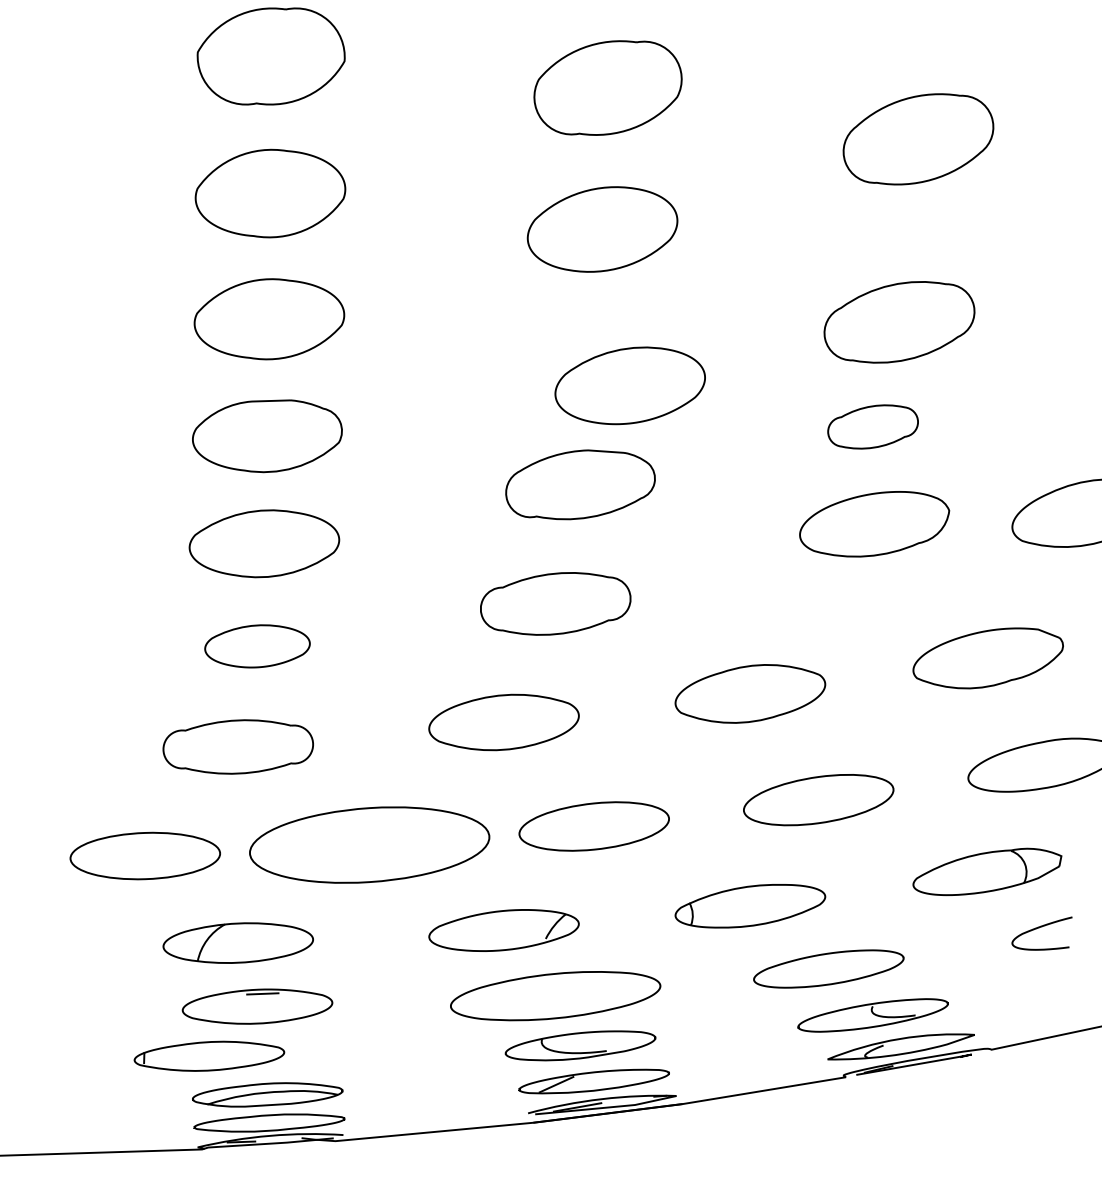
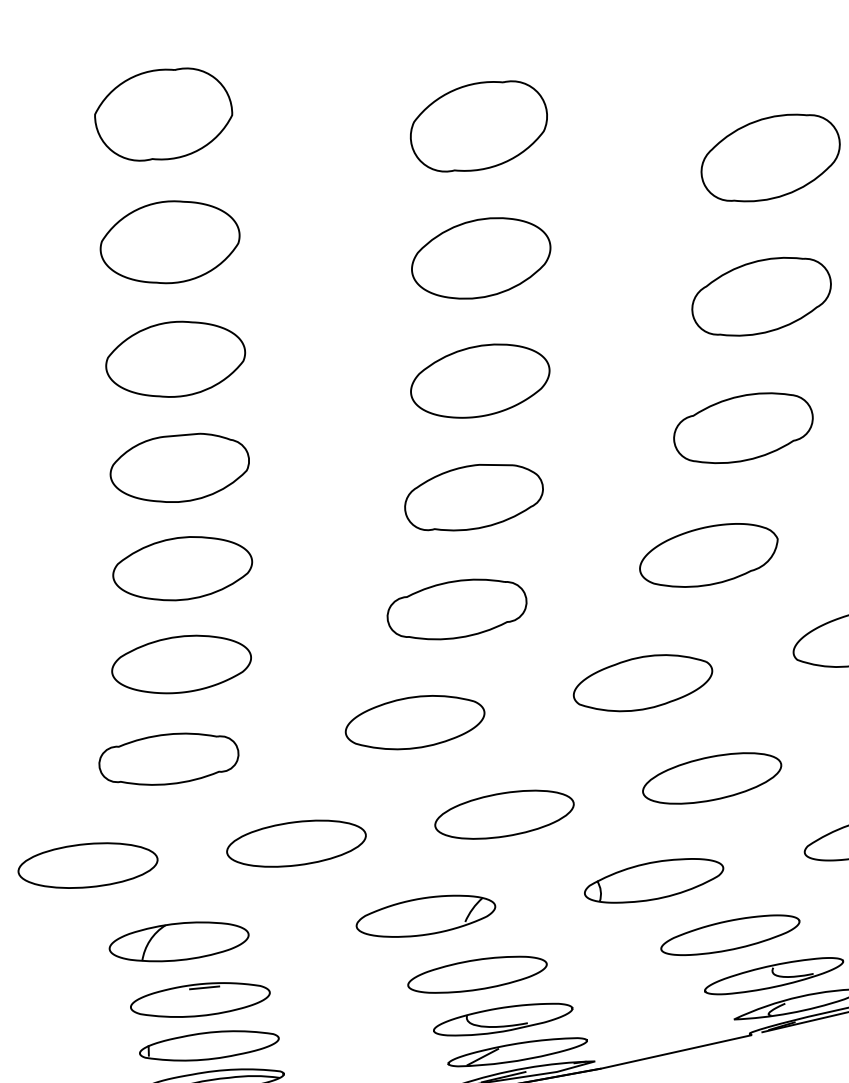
part: (899, 322) -> (761, 296), moved
part: (629, 385) -> (479, 380), moved
part: (872, 426) -> (742, 427), size x1.67
part: (874, 524) -> (708, 555), moved
part: (257, 646) -> (181, 664), size x1.43
part: (369, 844) -> (296, 843), size x0.62
part: (555, 996) -> (477, 975), size x0.71
part: (209, 1055) -> (209, 1045), moved

